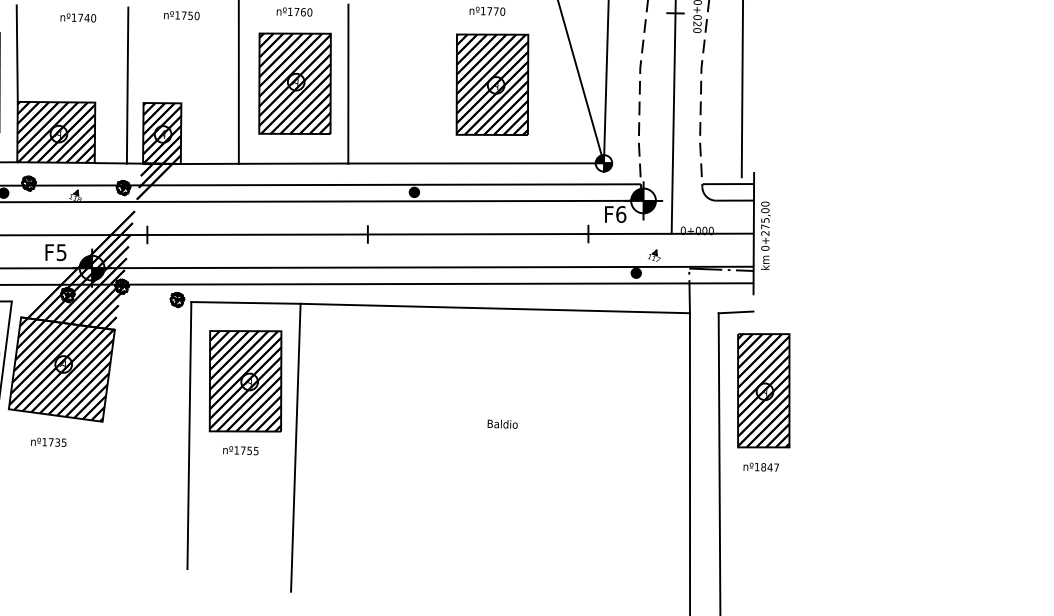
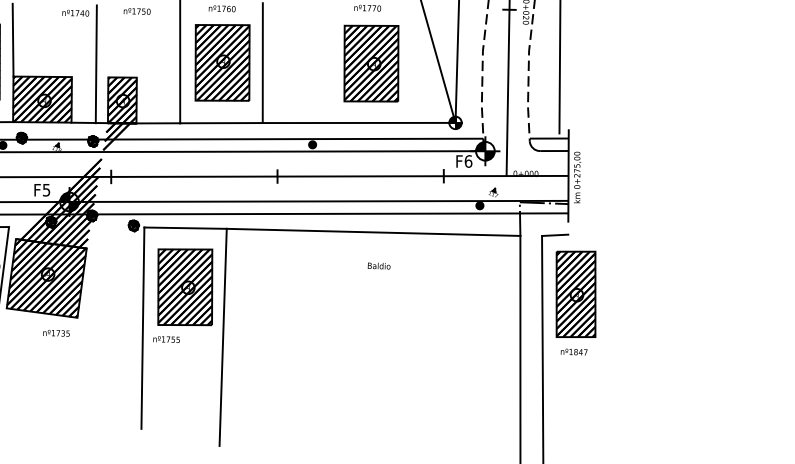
text: (78, 17) -> (75, 12), moved
text: (502, 423) -> (379, 265), moved
text: (48, 441) -> (56, 332), moved
text: (240, 450) -> (166, 339), moved

